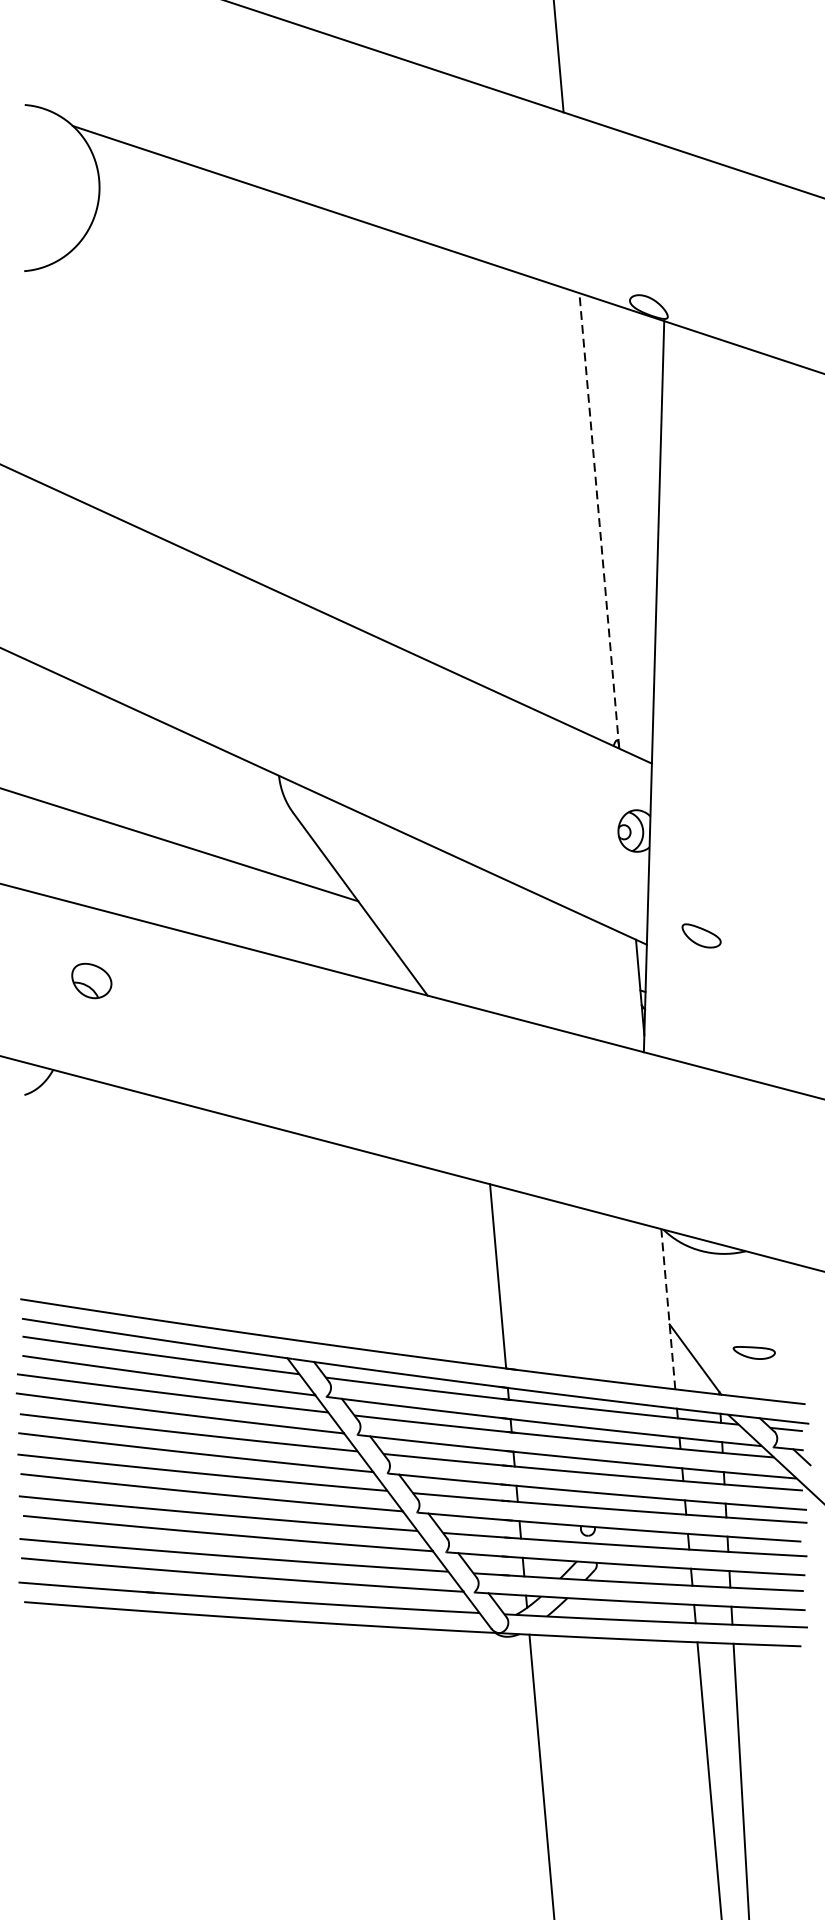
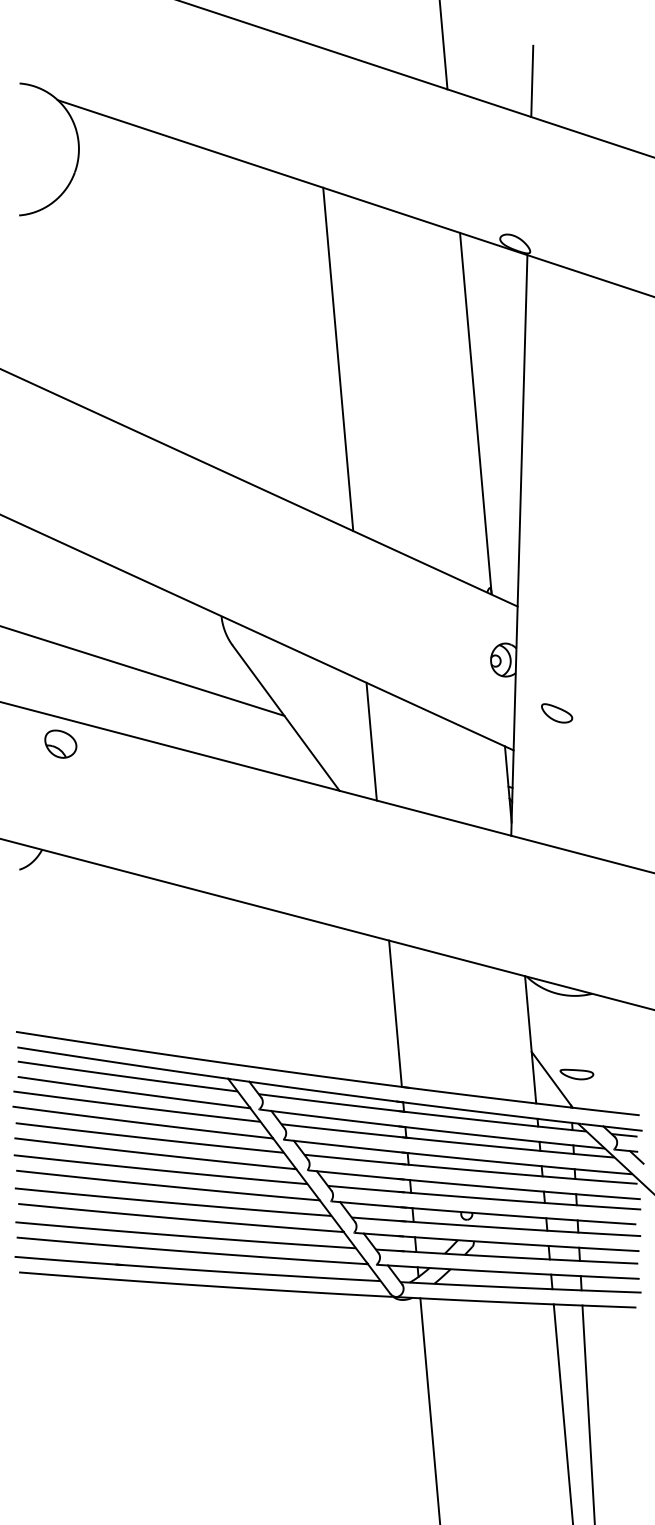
line: (670, 102) -> (532, 81), added
line: (426, 452) -> (338, 359), added
line: (598, 519) -> (475, 412), dashed -> solid
line: (467, 933) -> (371, 741), added
part: (702, 936) -> (557, 713), moved
part: (91, 980) -> (60, 743), moved
line: (668, 1308) -> (530, 1039), dashed -> solid
part: (753, 1352) -> (576, 1074), moved

